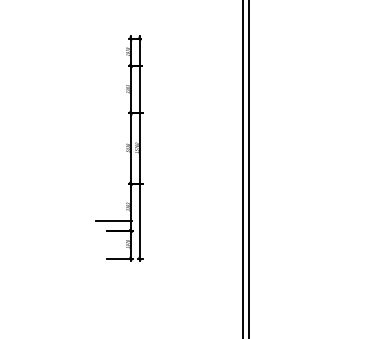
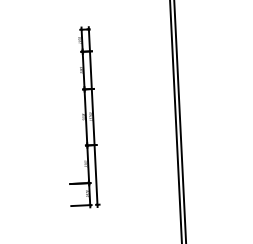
line: (113, 220) -> (74, 175), removed

